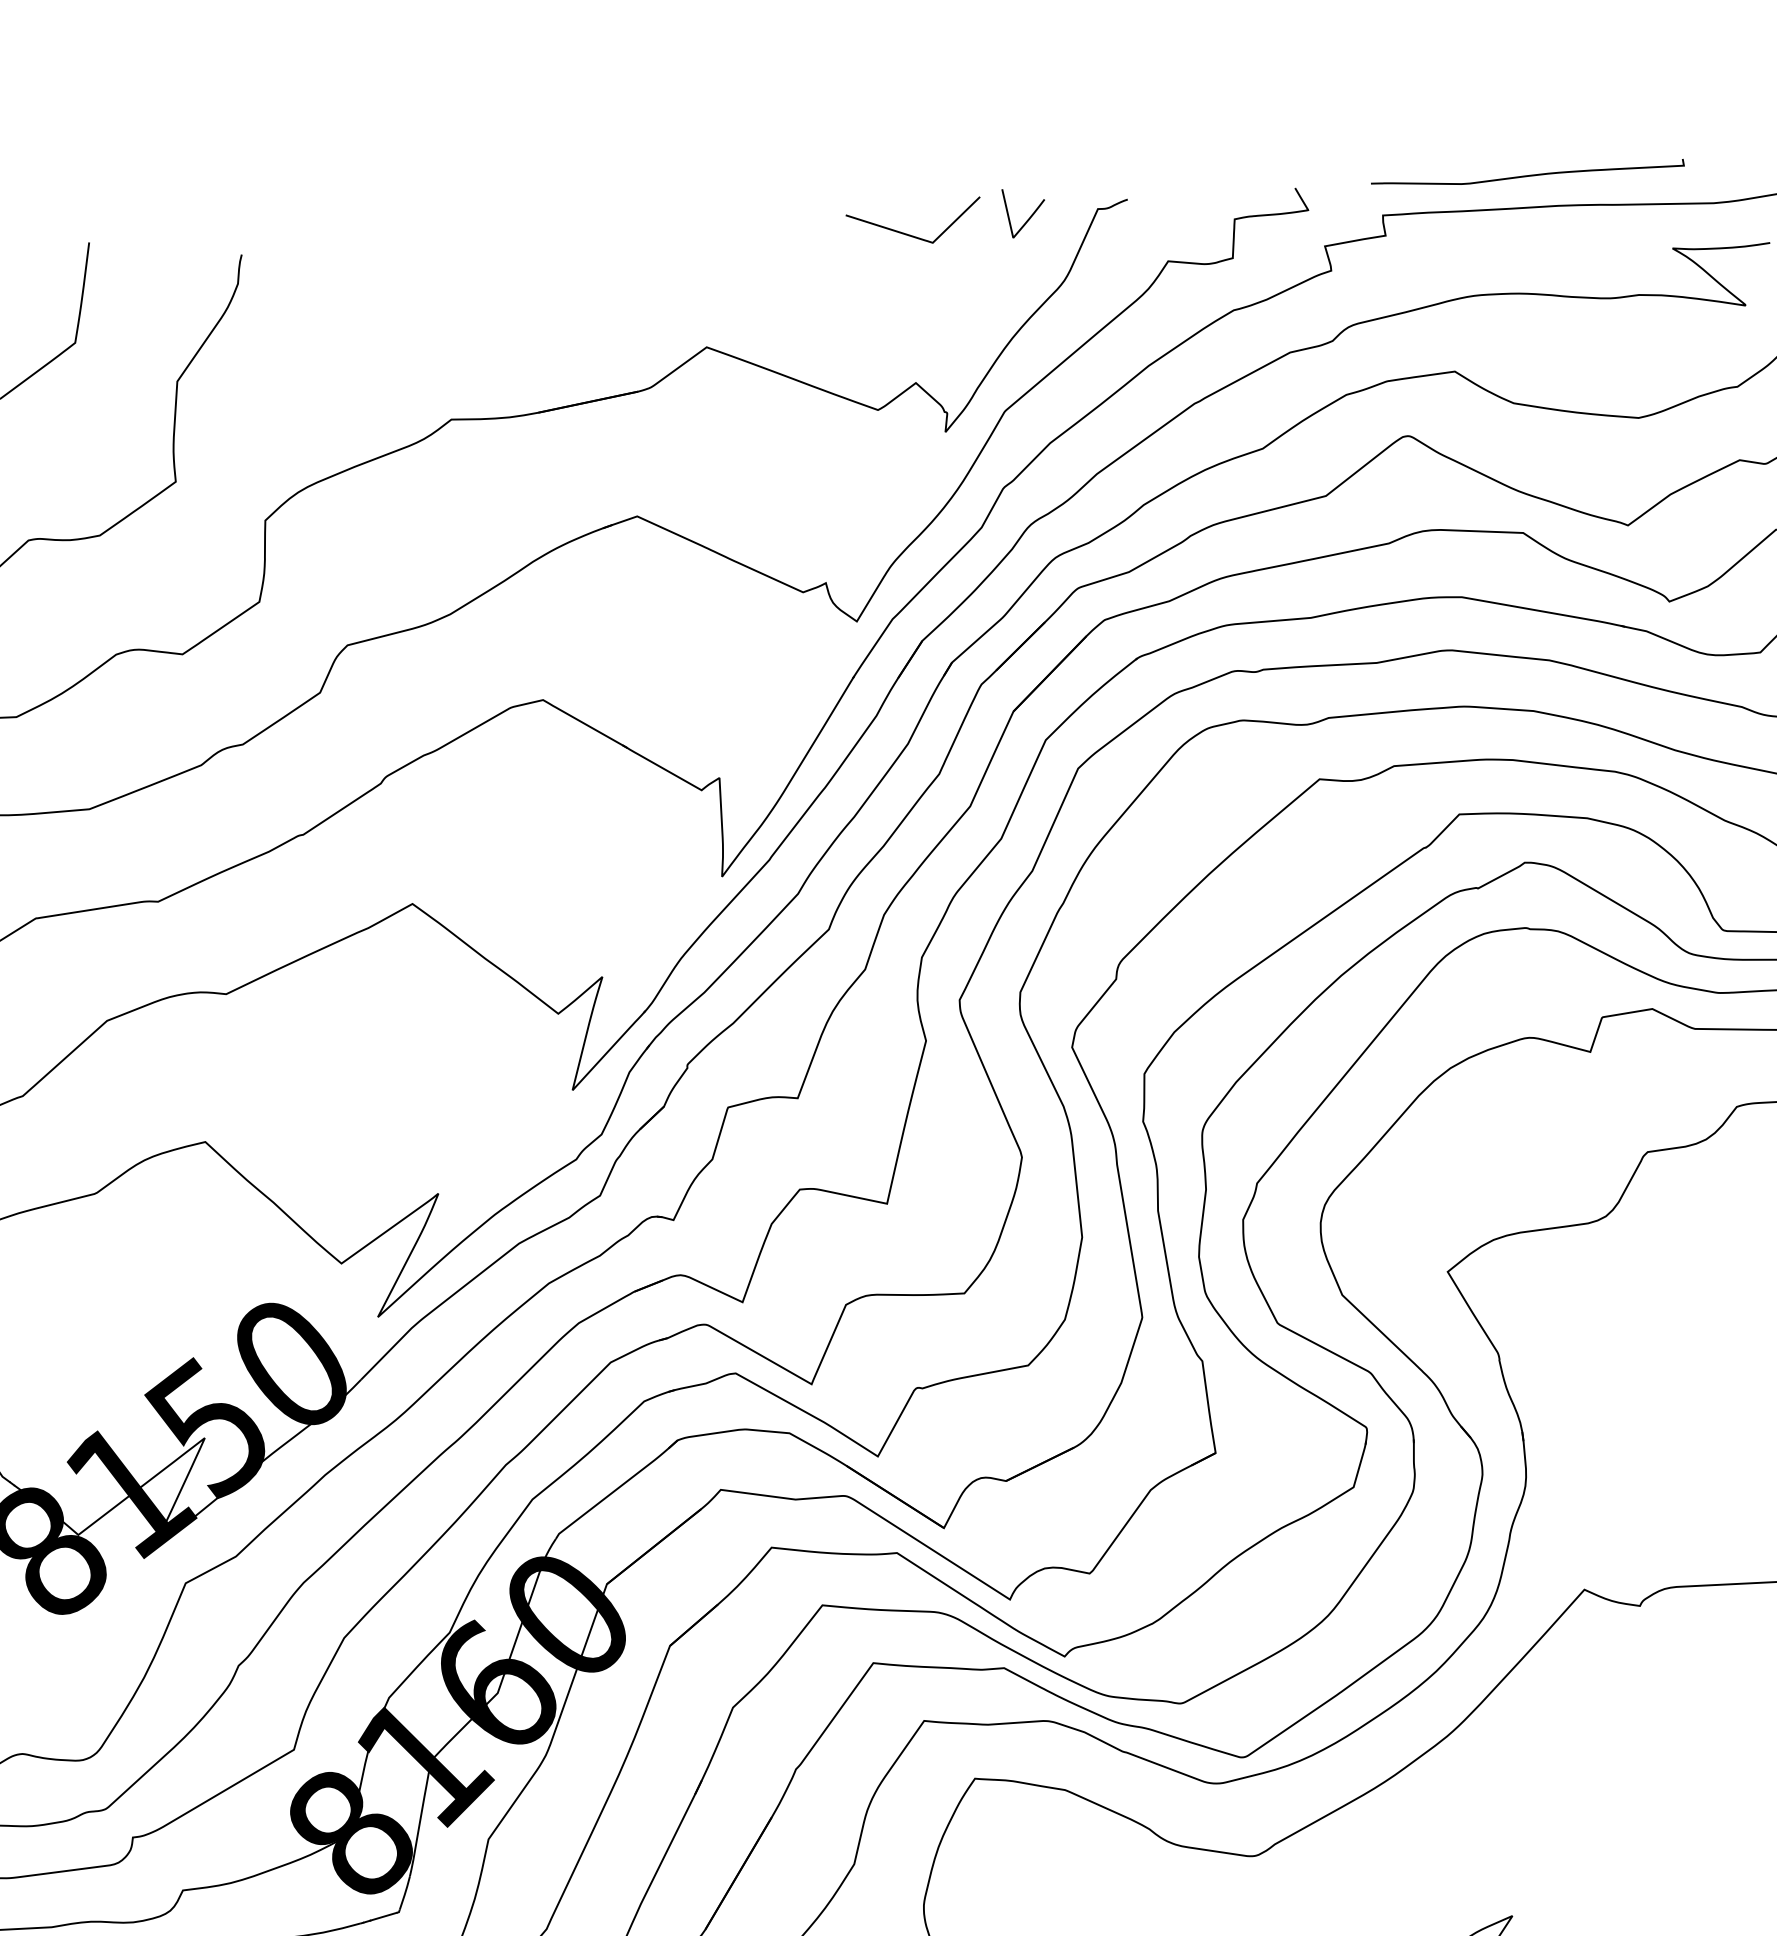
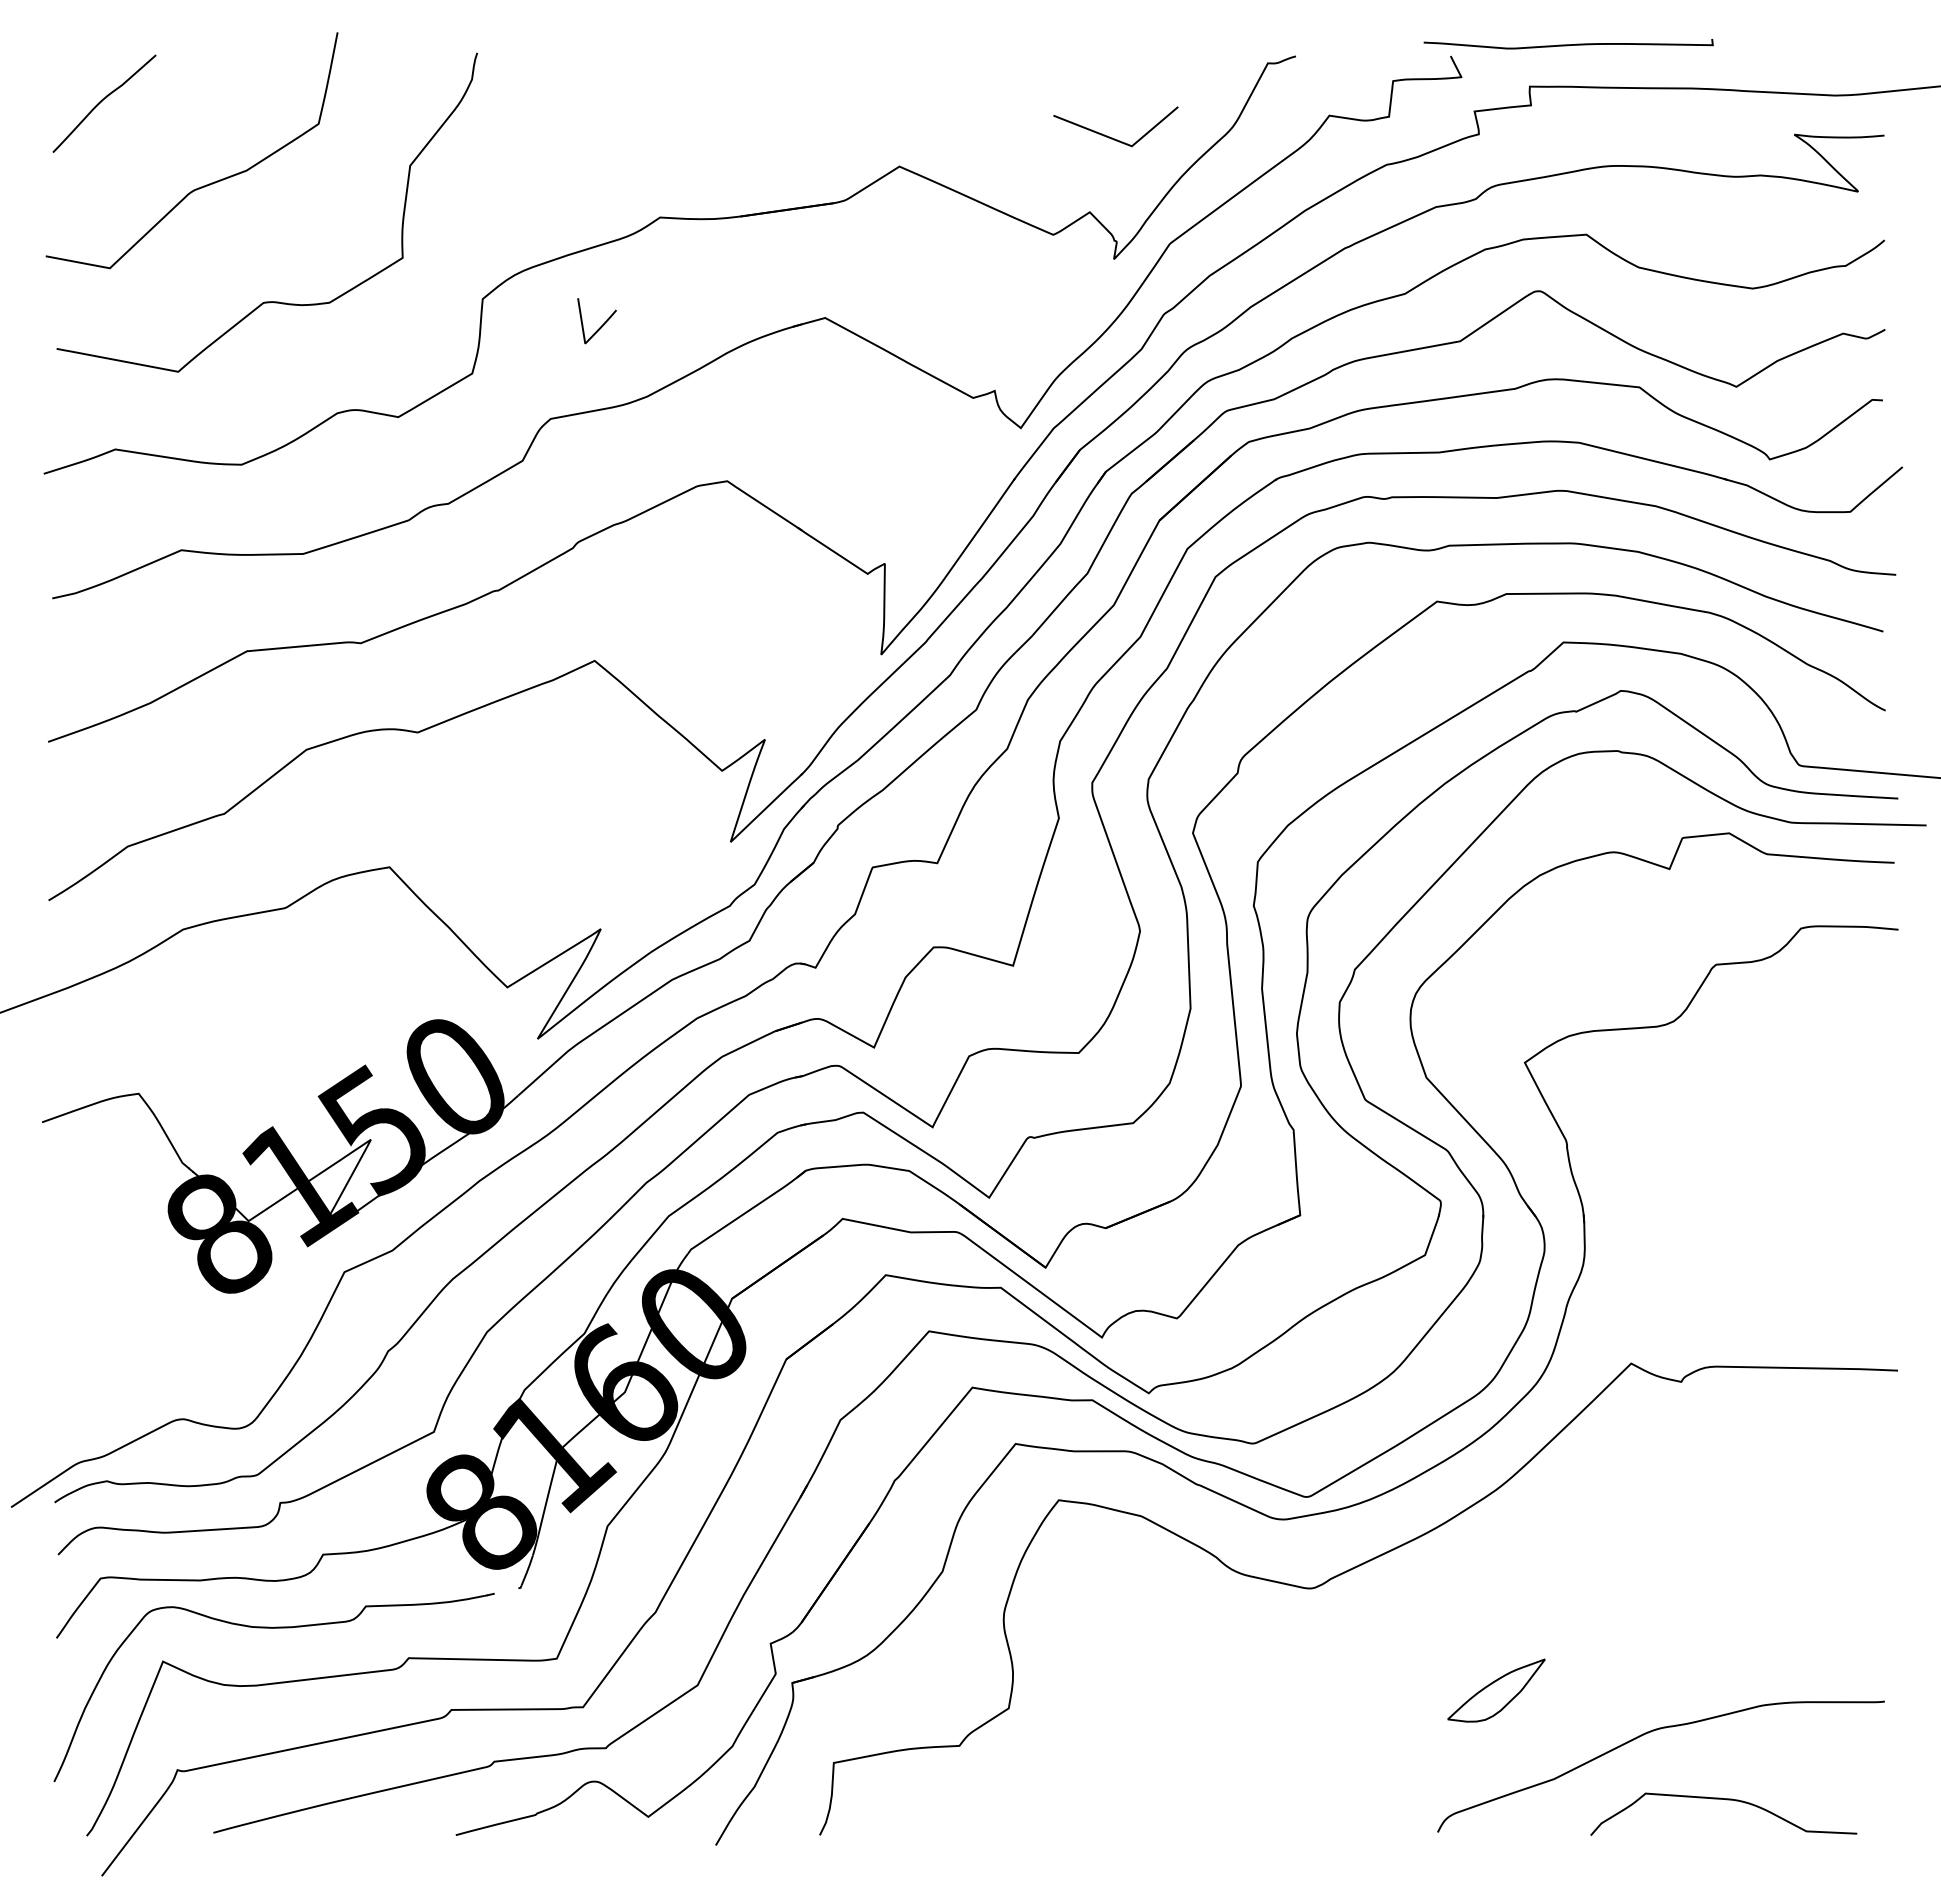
curve: (1527, 175) -> (1568, 44), moved
curve: (1029, 217) -> (601, 325), moved
curve: (911, 234) -> (1112, 137), moved
line: (382, 1916) -> (505, 1590), removed

